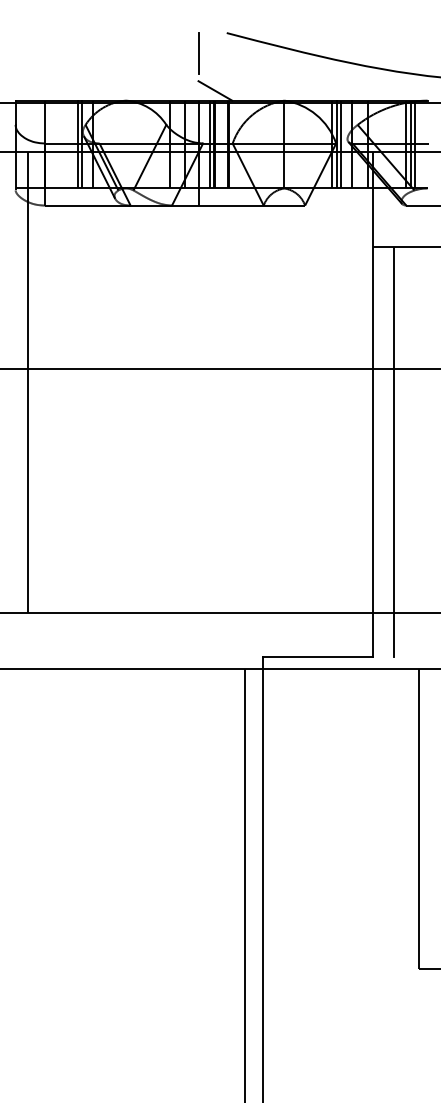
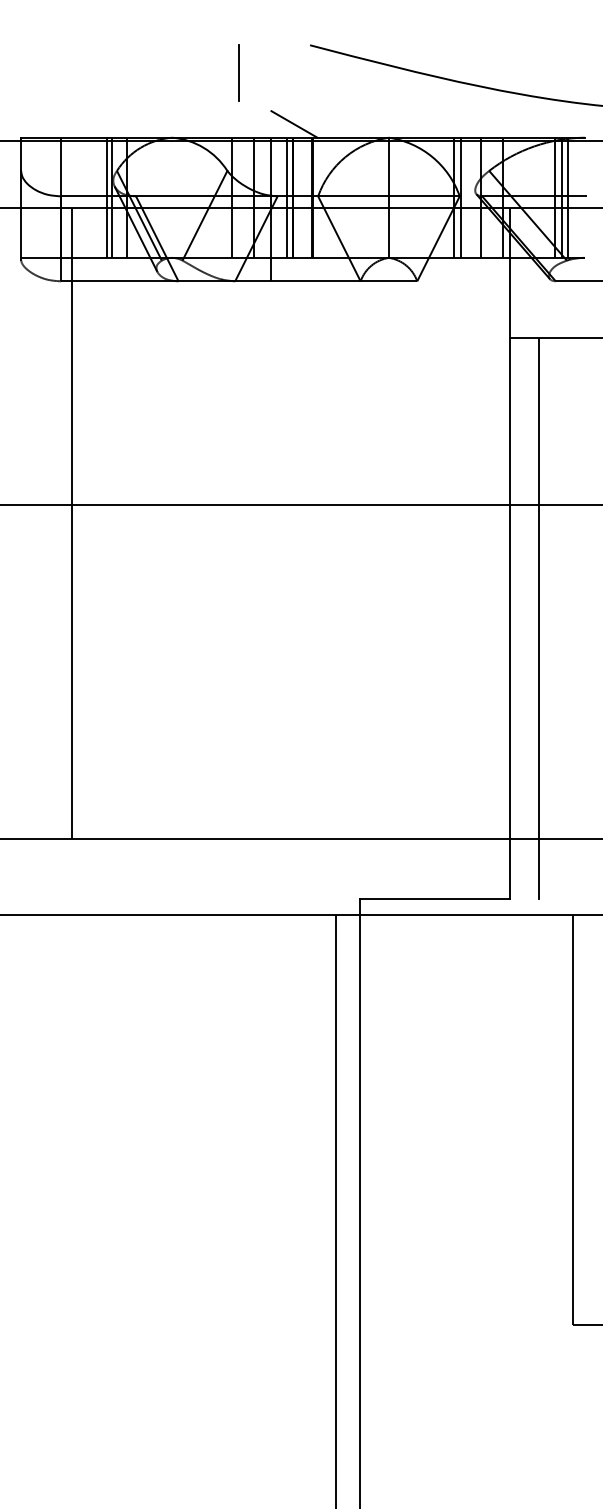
line: (197, 52) -> (238, 72), moved
line: (341, 144) -> (466, 197), removed
line: (27, 381) -> (71, 522), moved

